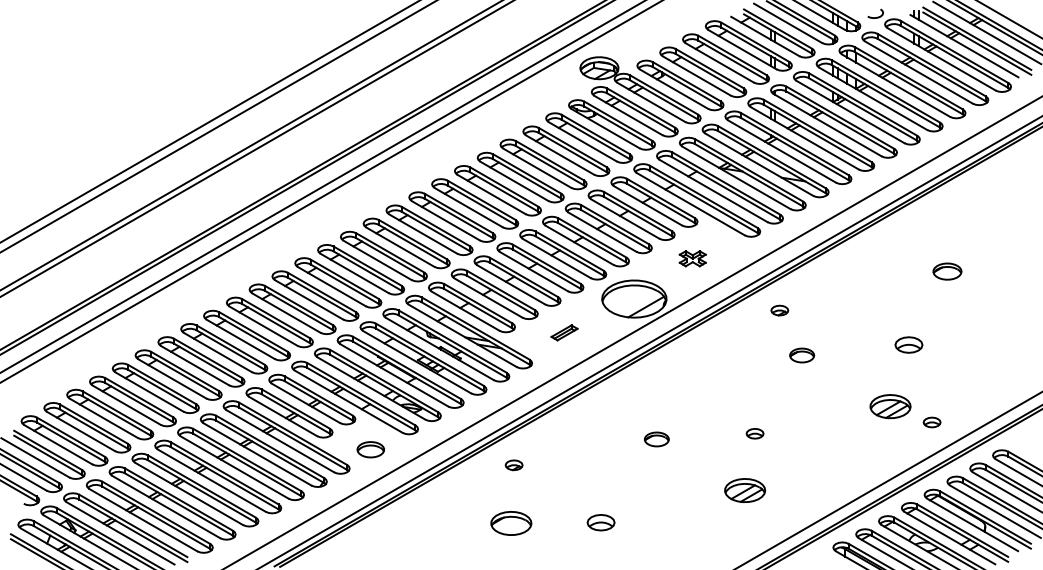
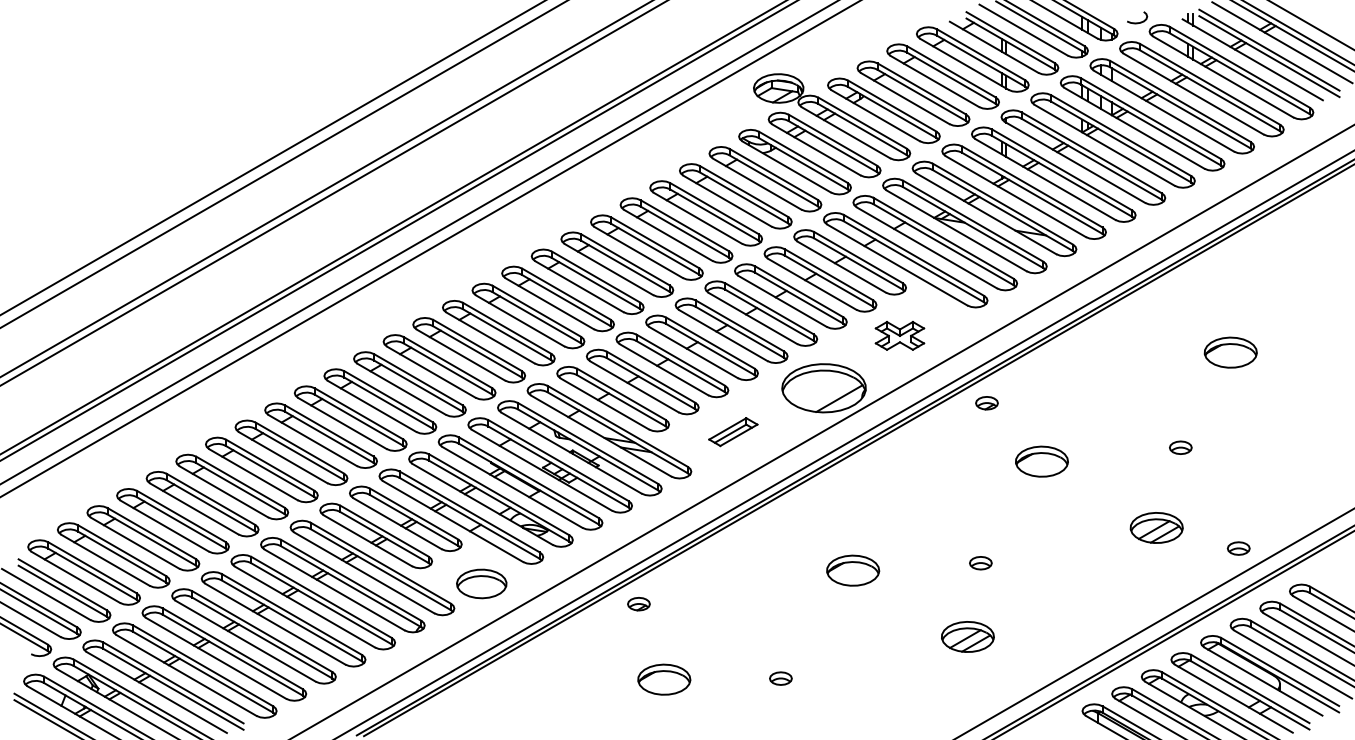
part: (692, 258) -> (899, 335), size x1.43
part: (947, 271) -> (1230, 352), size x1.43
part: (779, 310) -> (986, 403), moved
part: (564, 333) -> (733, 432), size x1.43
part: (908, 344) -> (1180, 447), size x0.62
part: (801, 355) -> (1041, 461), size x1.67
part: (931, 422) -> (1238, 548), moved
part: (657, 439) -> (853, 570), size x1.67
part: (370, 449) -> (481, 583), size x1.43
part: (513, 465) -> (638, 604), moved
part: (600, 522) -> (780, 678), size x0.62

